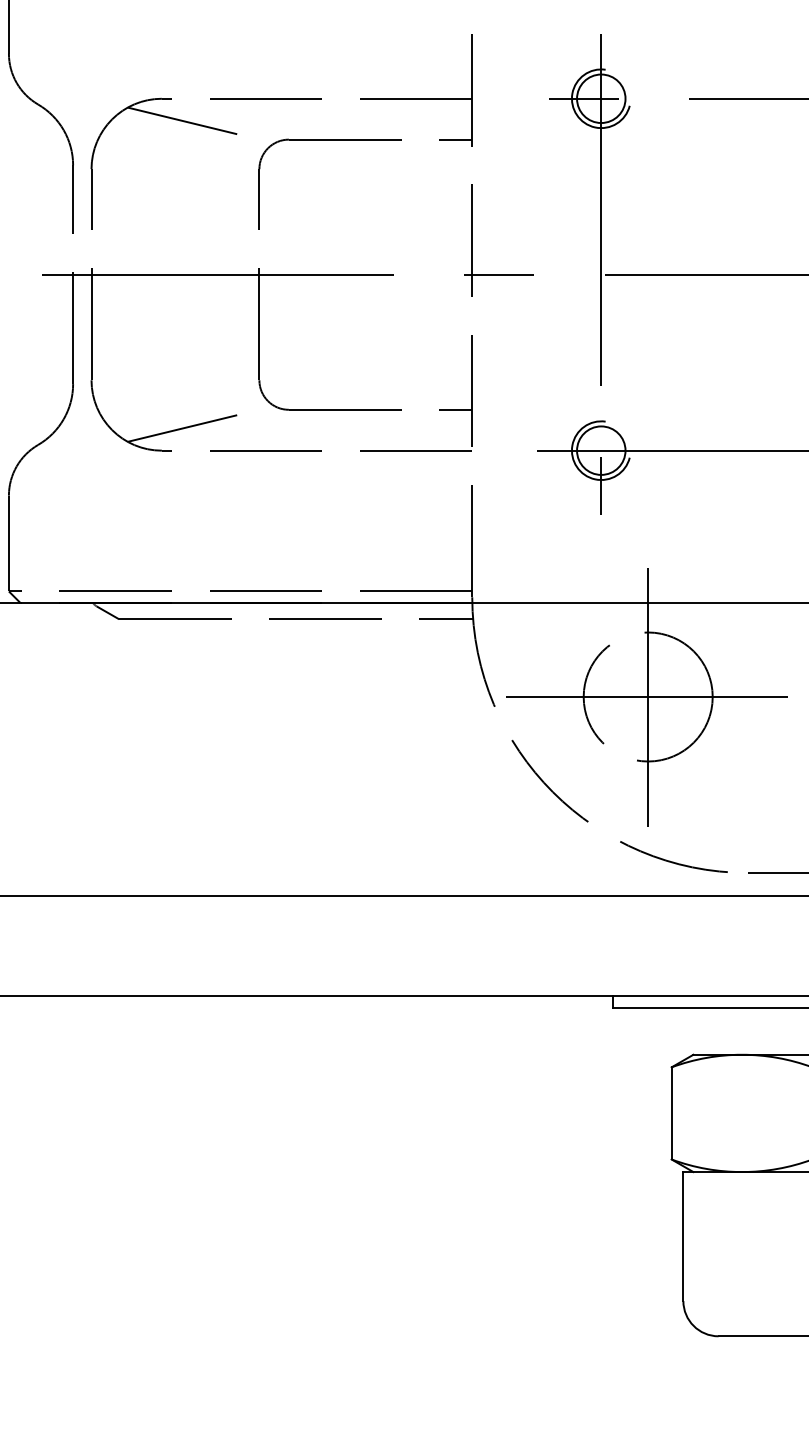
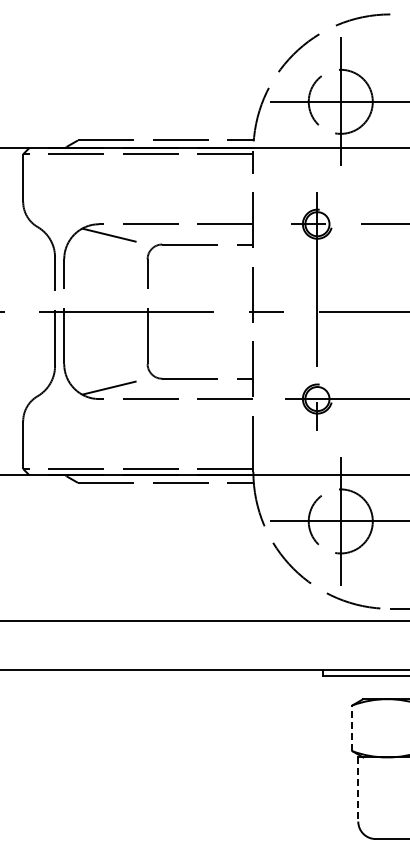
line: (671, 1113) -> (352, 728), solid -> dashed
line: (683, 1238) -> (358, 790), solid -> dashed

